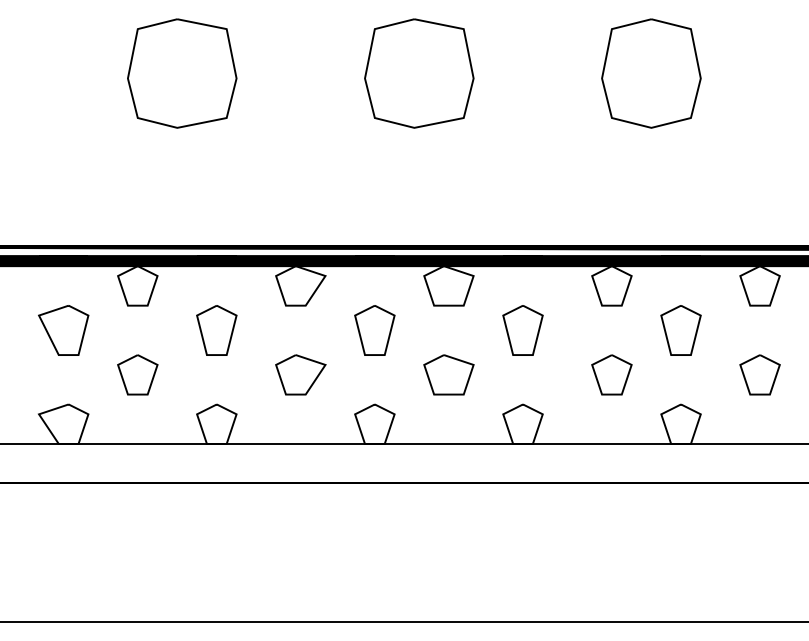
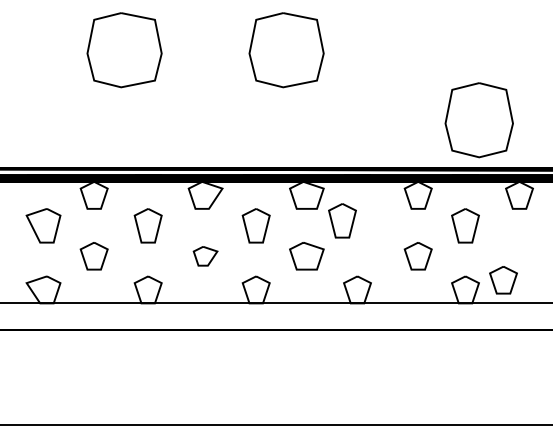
part: (650, 73) -> (478, 120), moved
part: (523, 330) -> (342, 220), moved
part: (300, 375) -> (205, 256), size x0.7
part: (760, 375) -> (503, 280), moved

